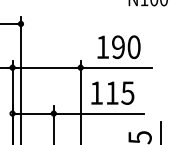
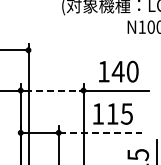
text: (117, 47) -> (117, 71), 190 -> 140
line: (47, 67) -> (52, 90), solid -> dashed
line: (99, 113) -> (100, 132), solid -> dashed

